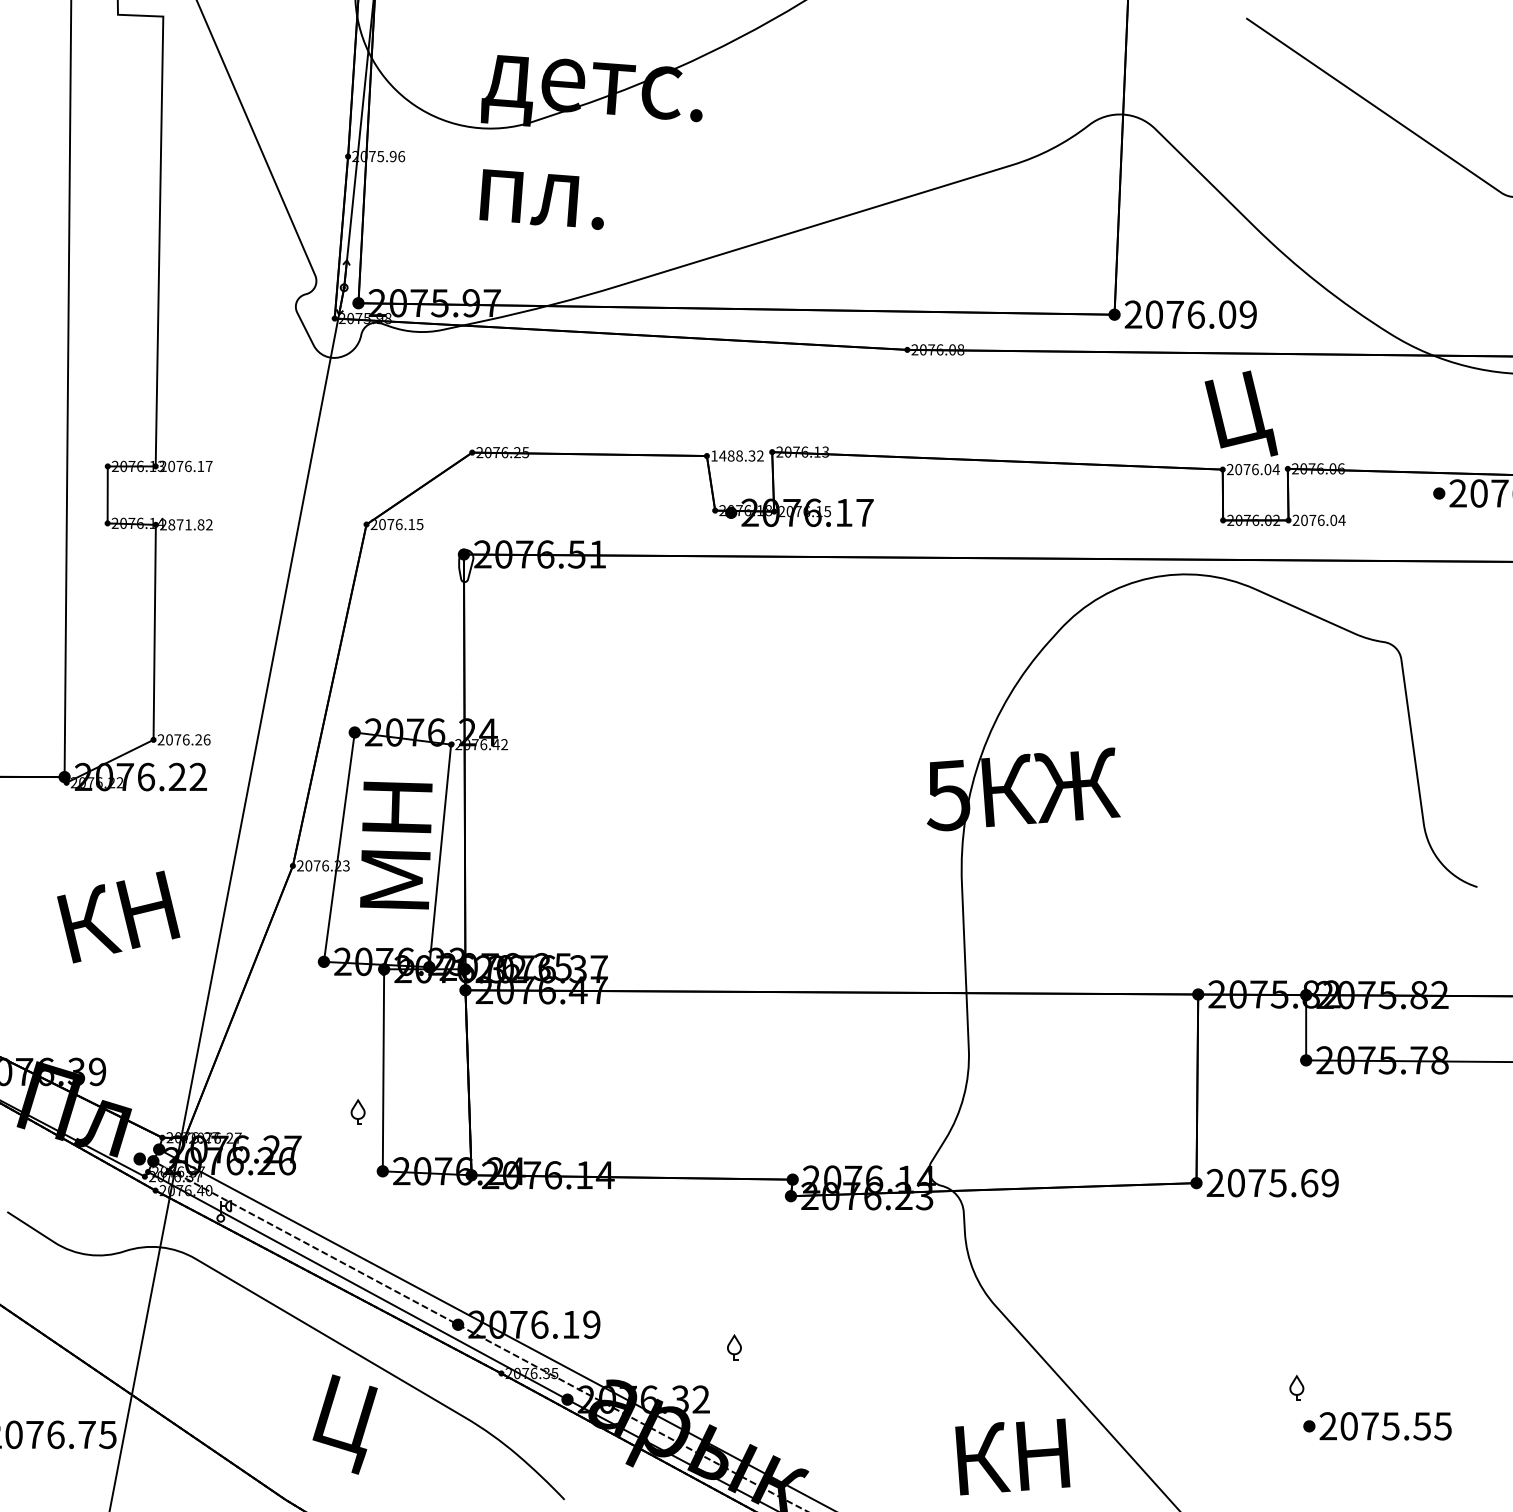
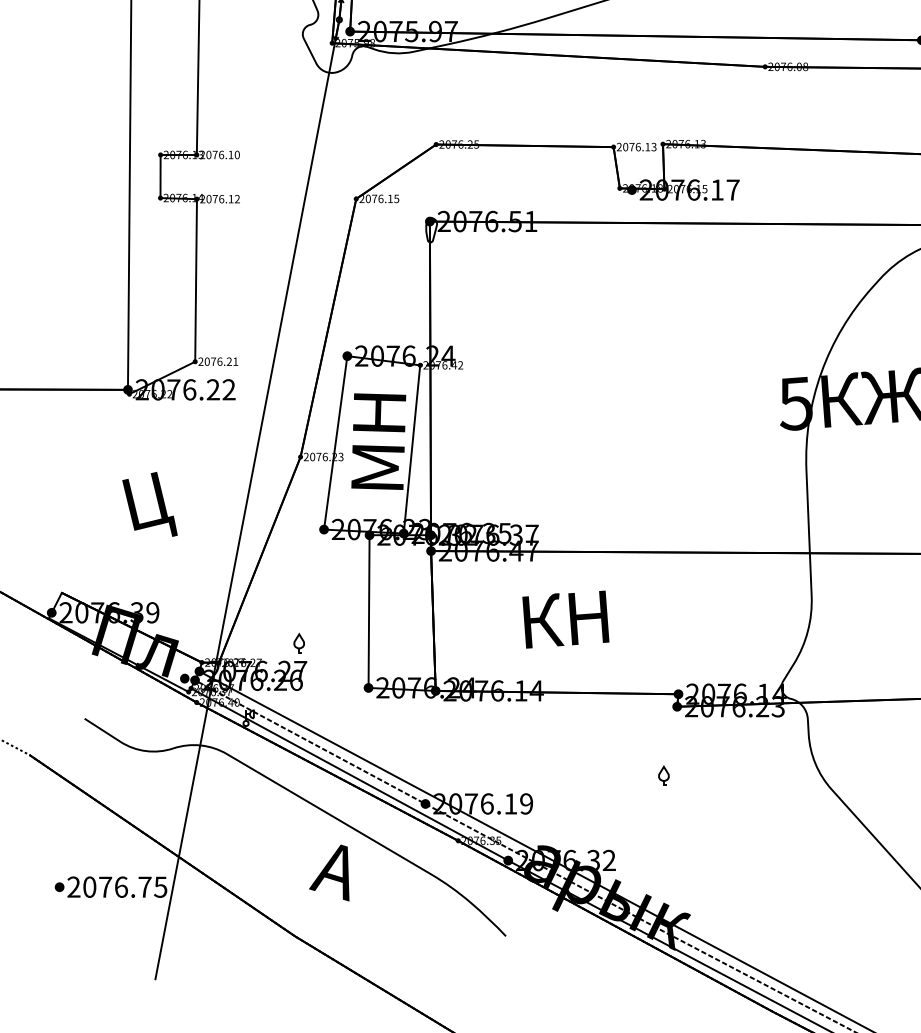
text: (737, 455) -> (636, 146), 1488.32 -> 2076.13
text: (208, 466) -> (236, 155), 2076.17 -> 2076.10
text: (186, 524) -> (220, 198), 2871.82 -> 2076.12
text: (206, 739) -> (235, 361), 2076.26 -> 2076.21
text: (126, 920) -> (174, 498), КН -> Ц
part: (357, 1111) -> (298, 642), moved
part: (734, 1347) -> (663, 775), moved
text: (340, 1424) -> (336, 879), Ц -> А
text: (1012, 1456) -> (565, 619), moved

